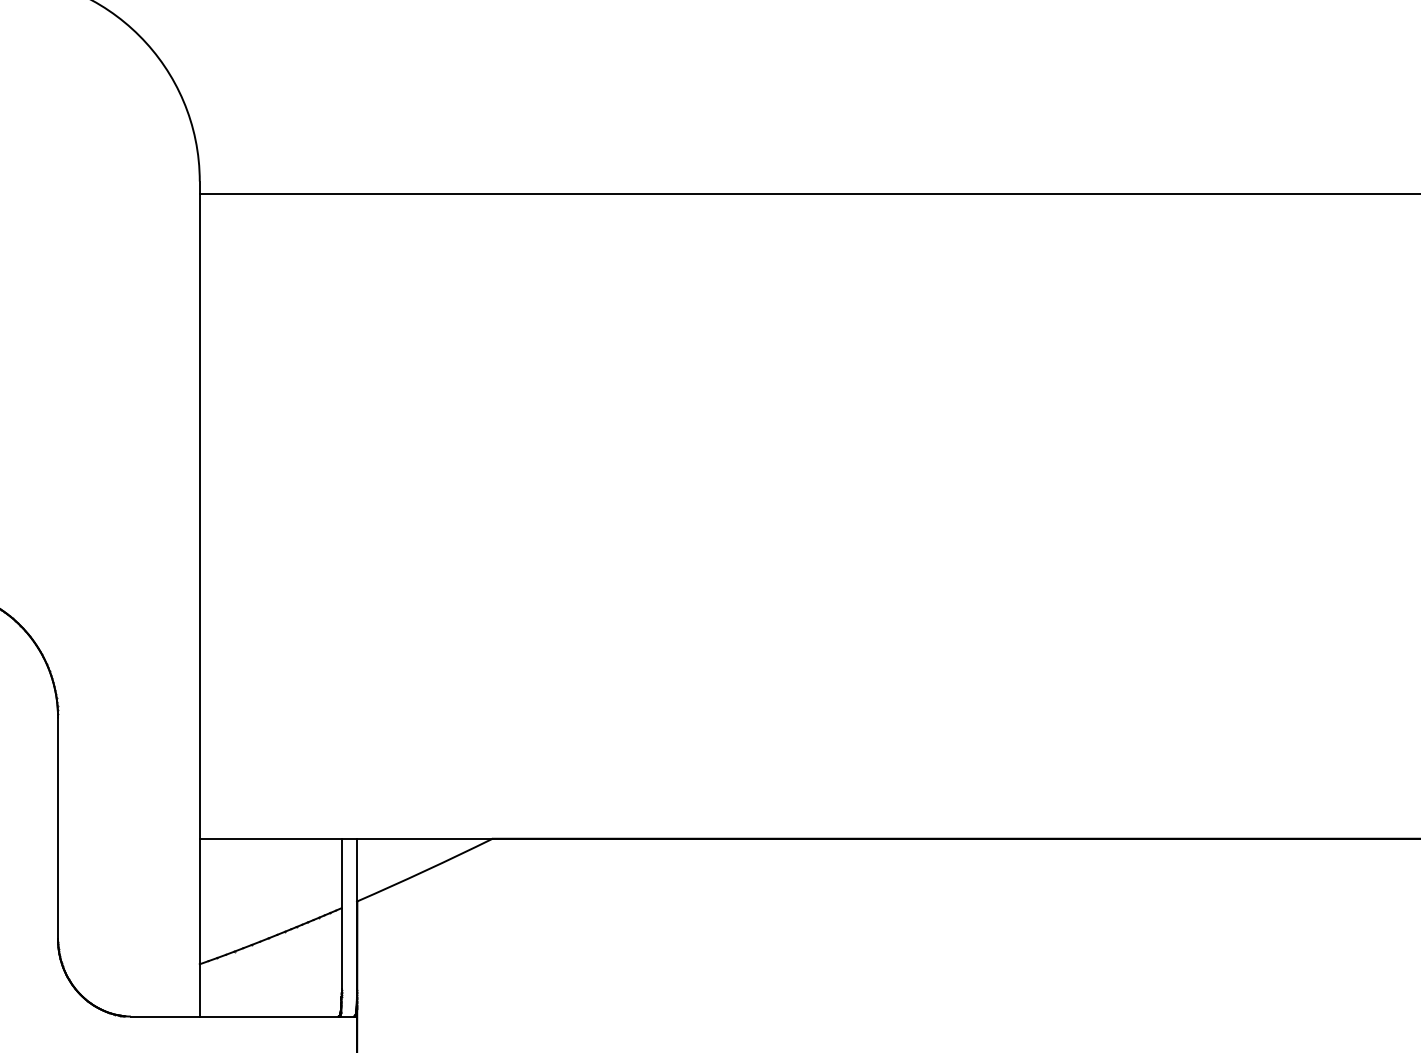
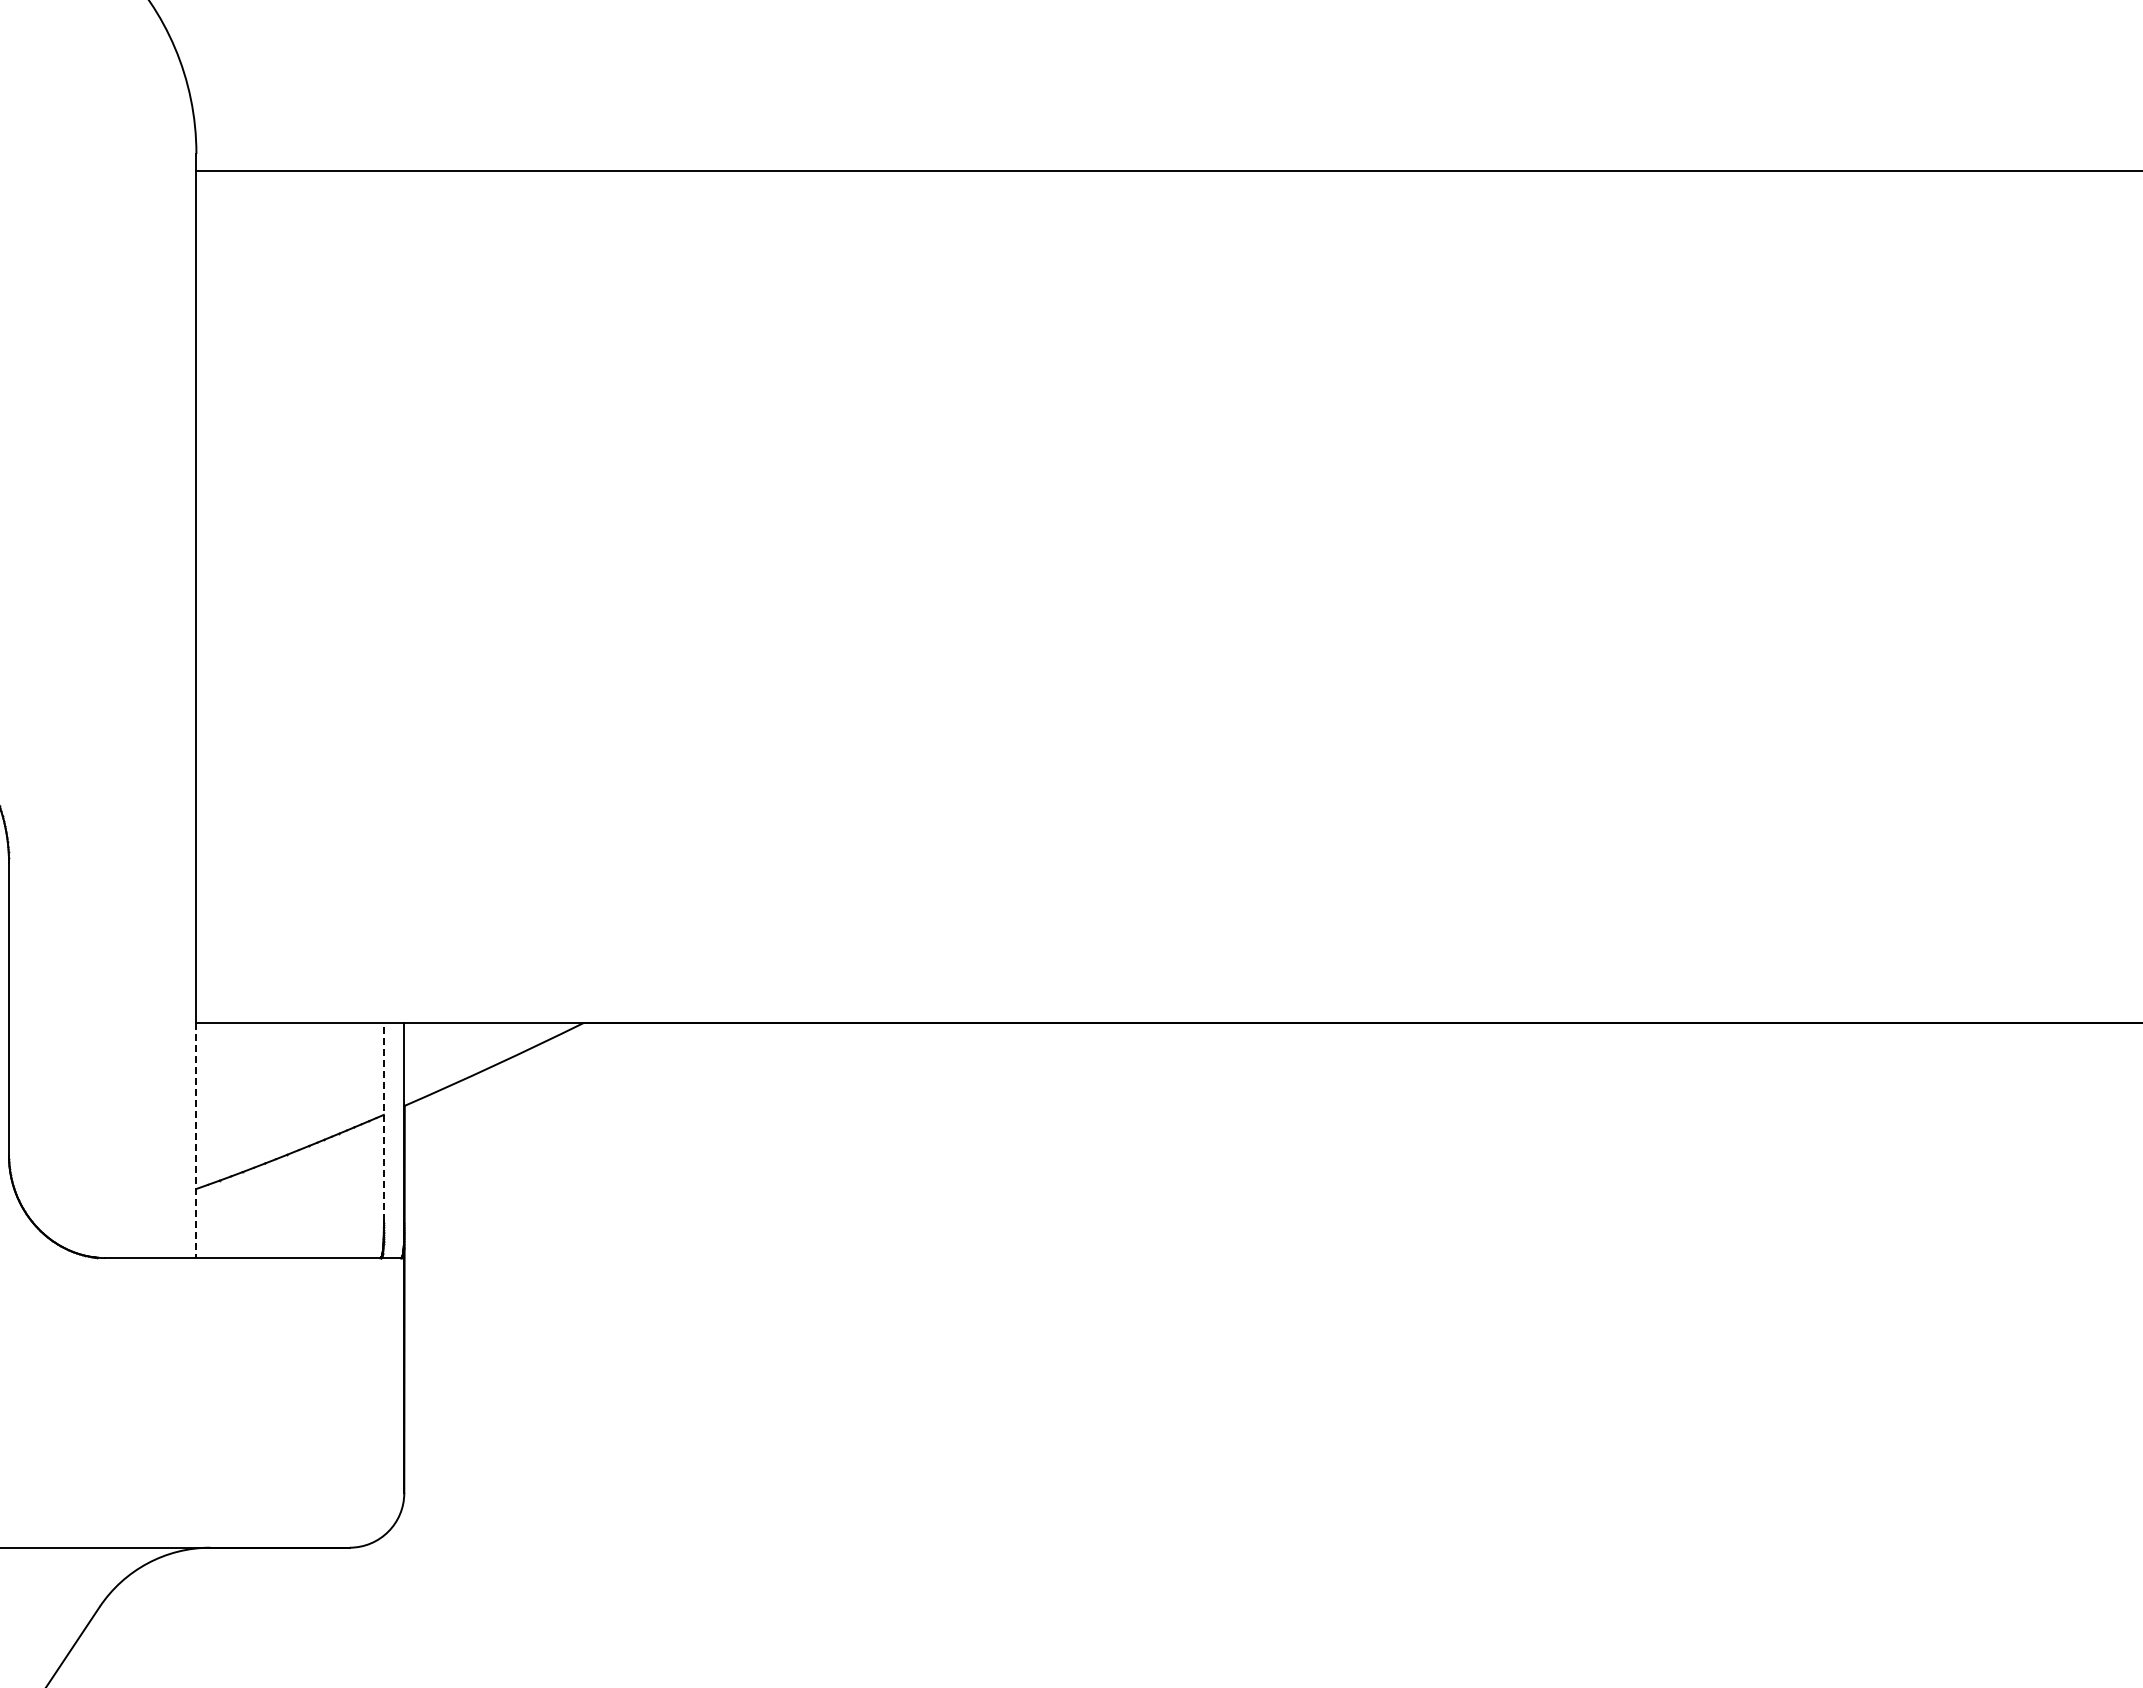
line: (341, 913) -> (383, 1121), solid -> dashed
line: (199, 927) -> (196, 1140), solid -> dashed

